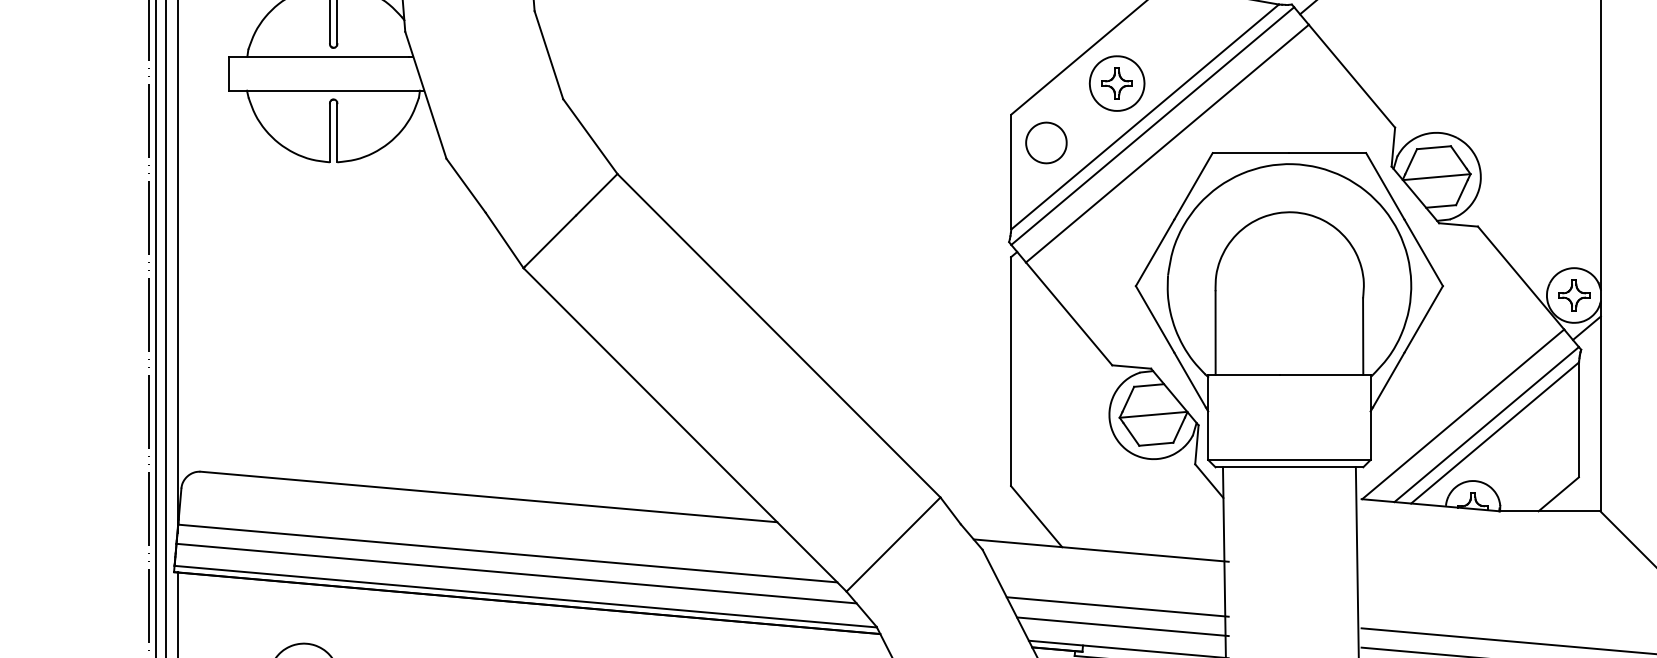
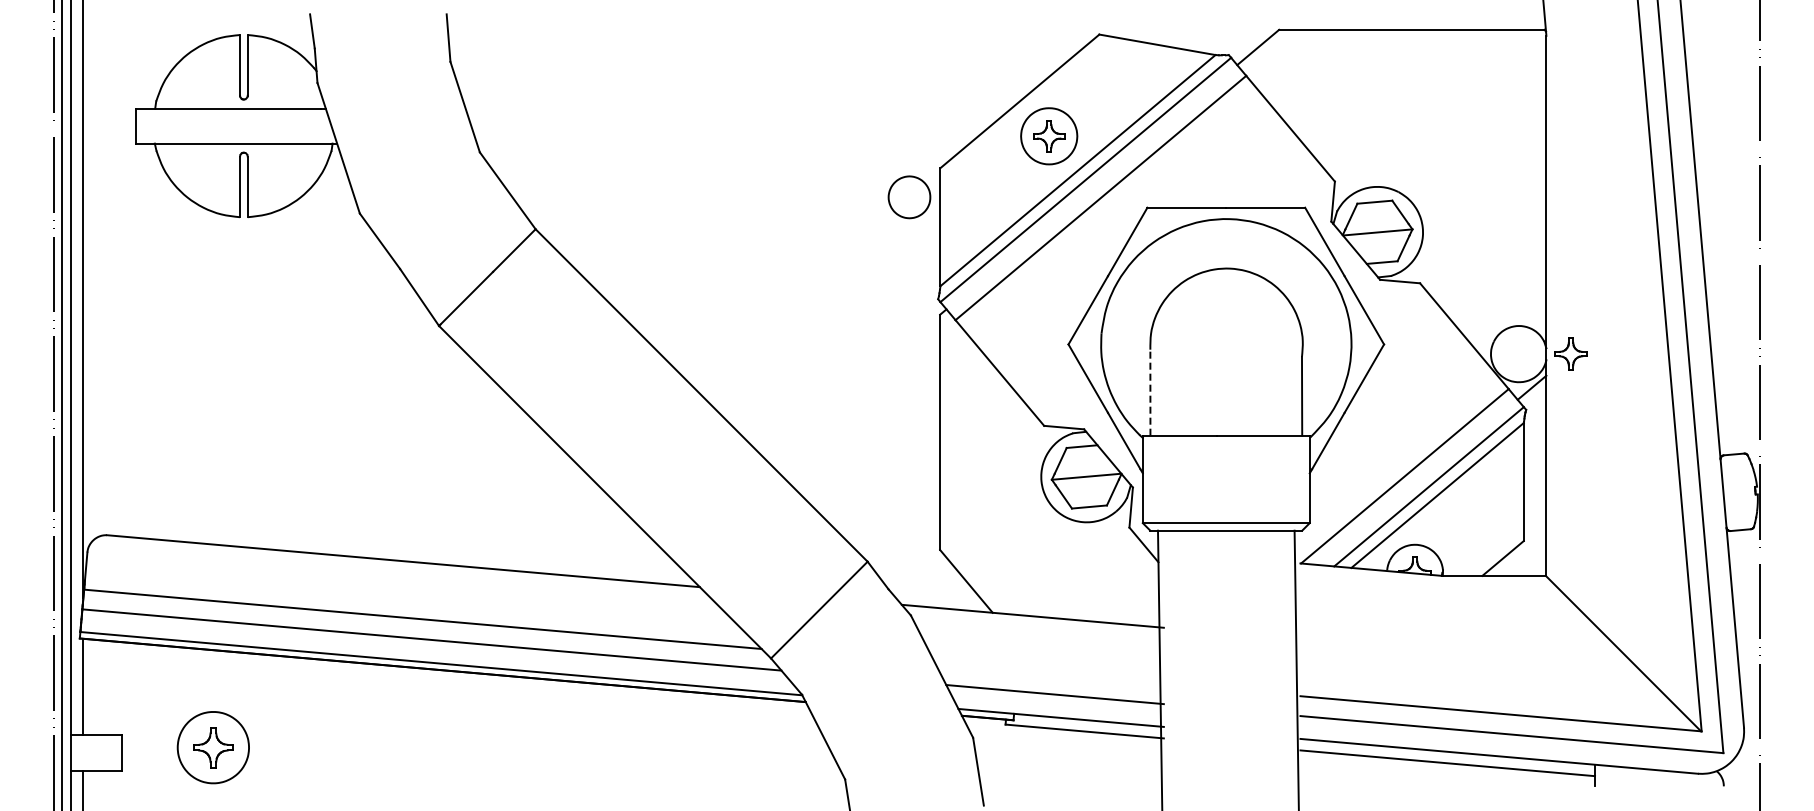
part: (1046, 143) -> (909, 197), moved
part: (1573, 294) -> (1570, 353), moved
line: (1215, 332) -> (1150, 392), solid -> dashed
line: (1117, 607) -> (1049, 674), removed

